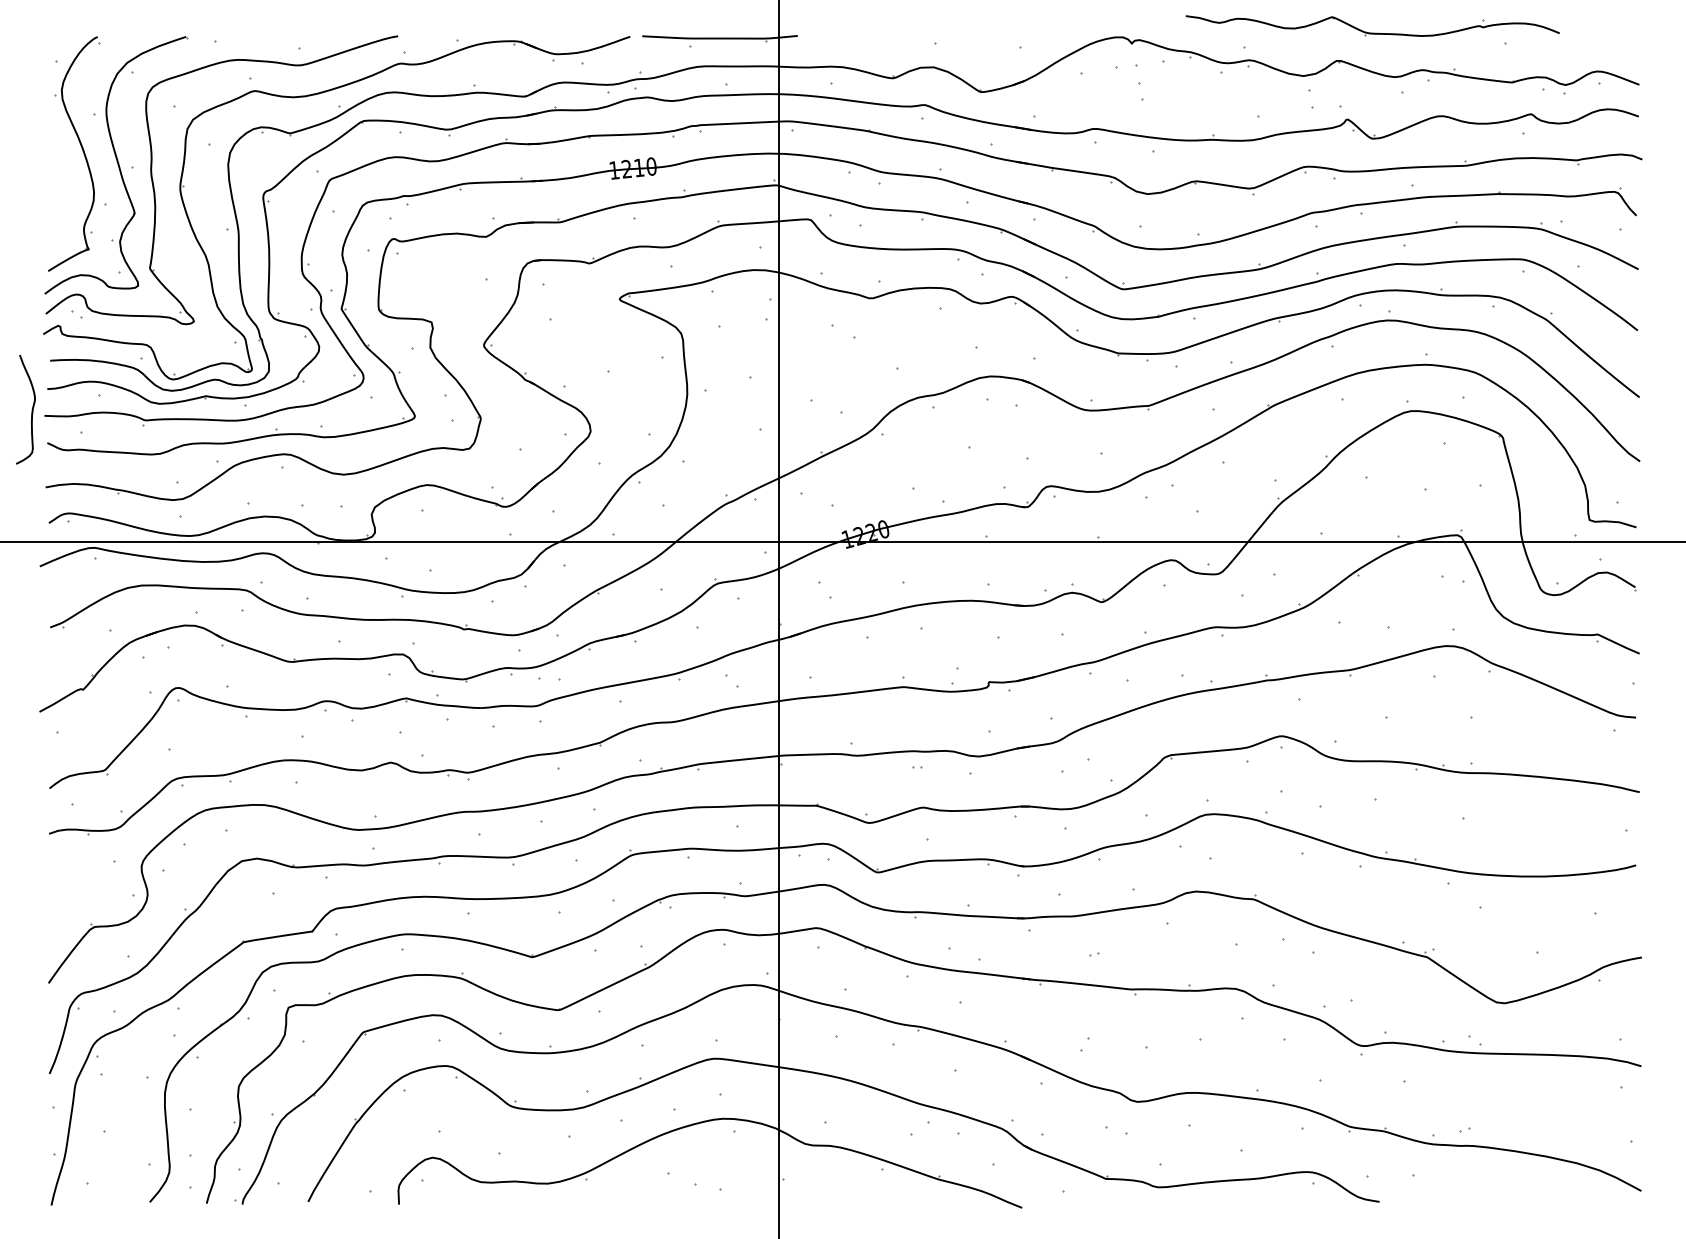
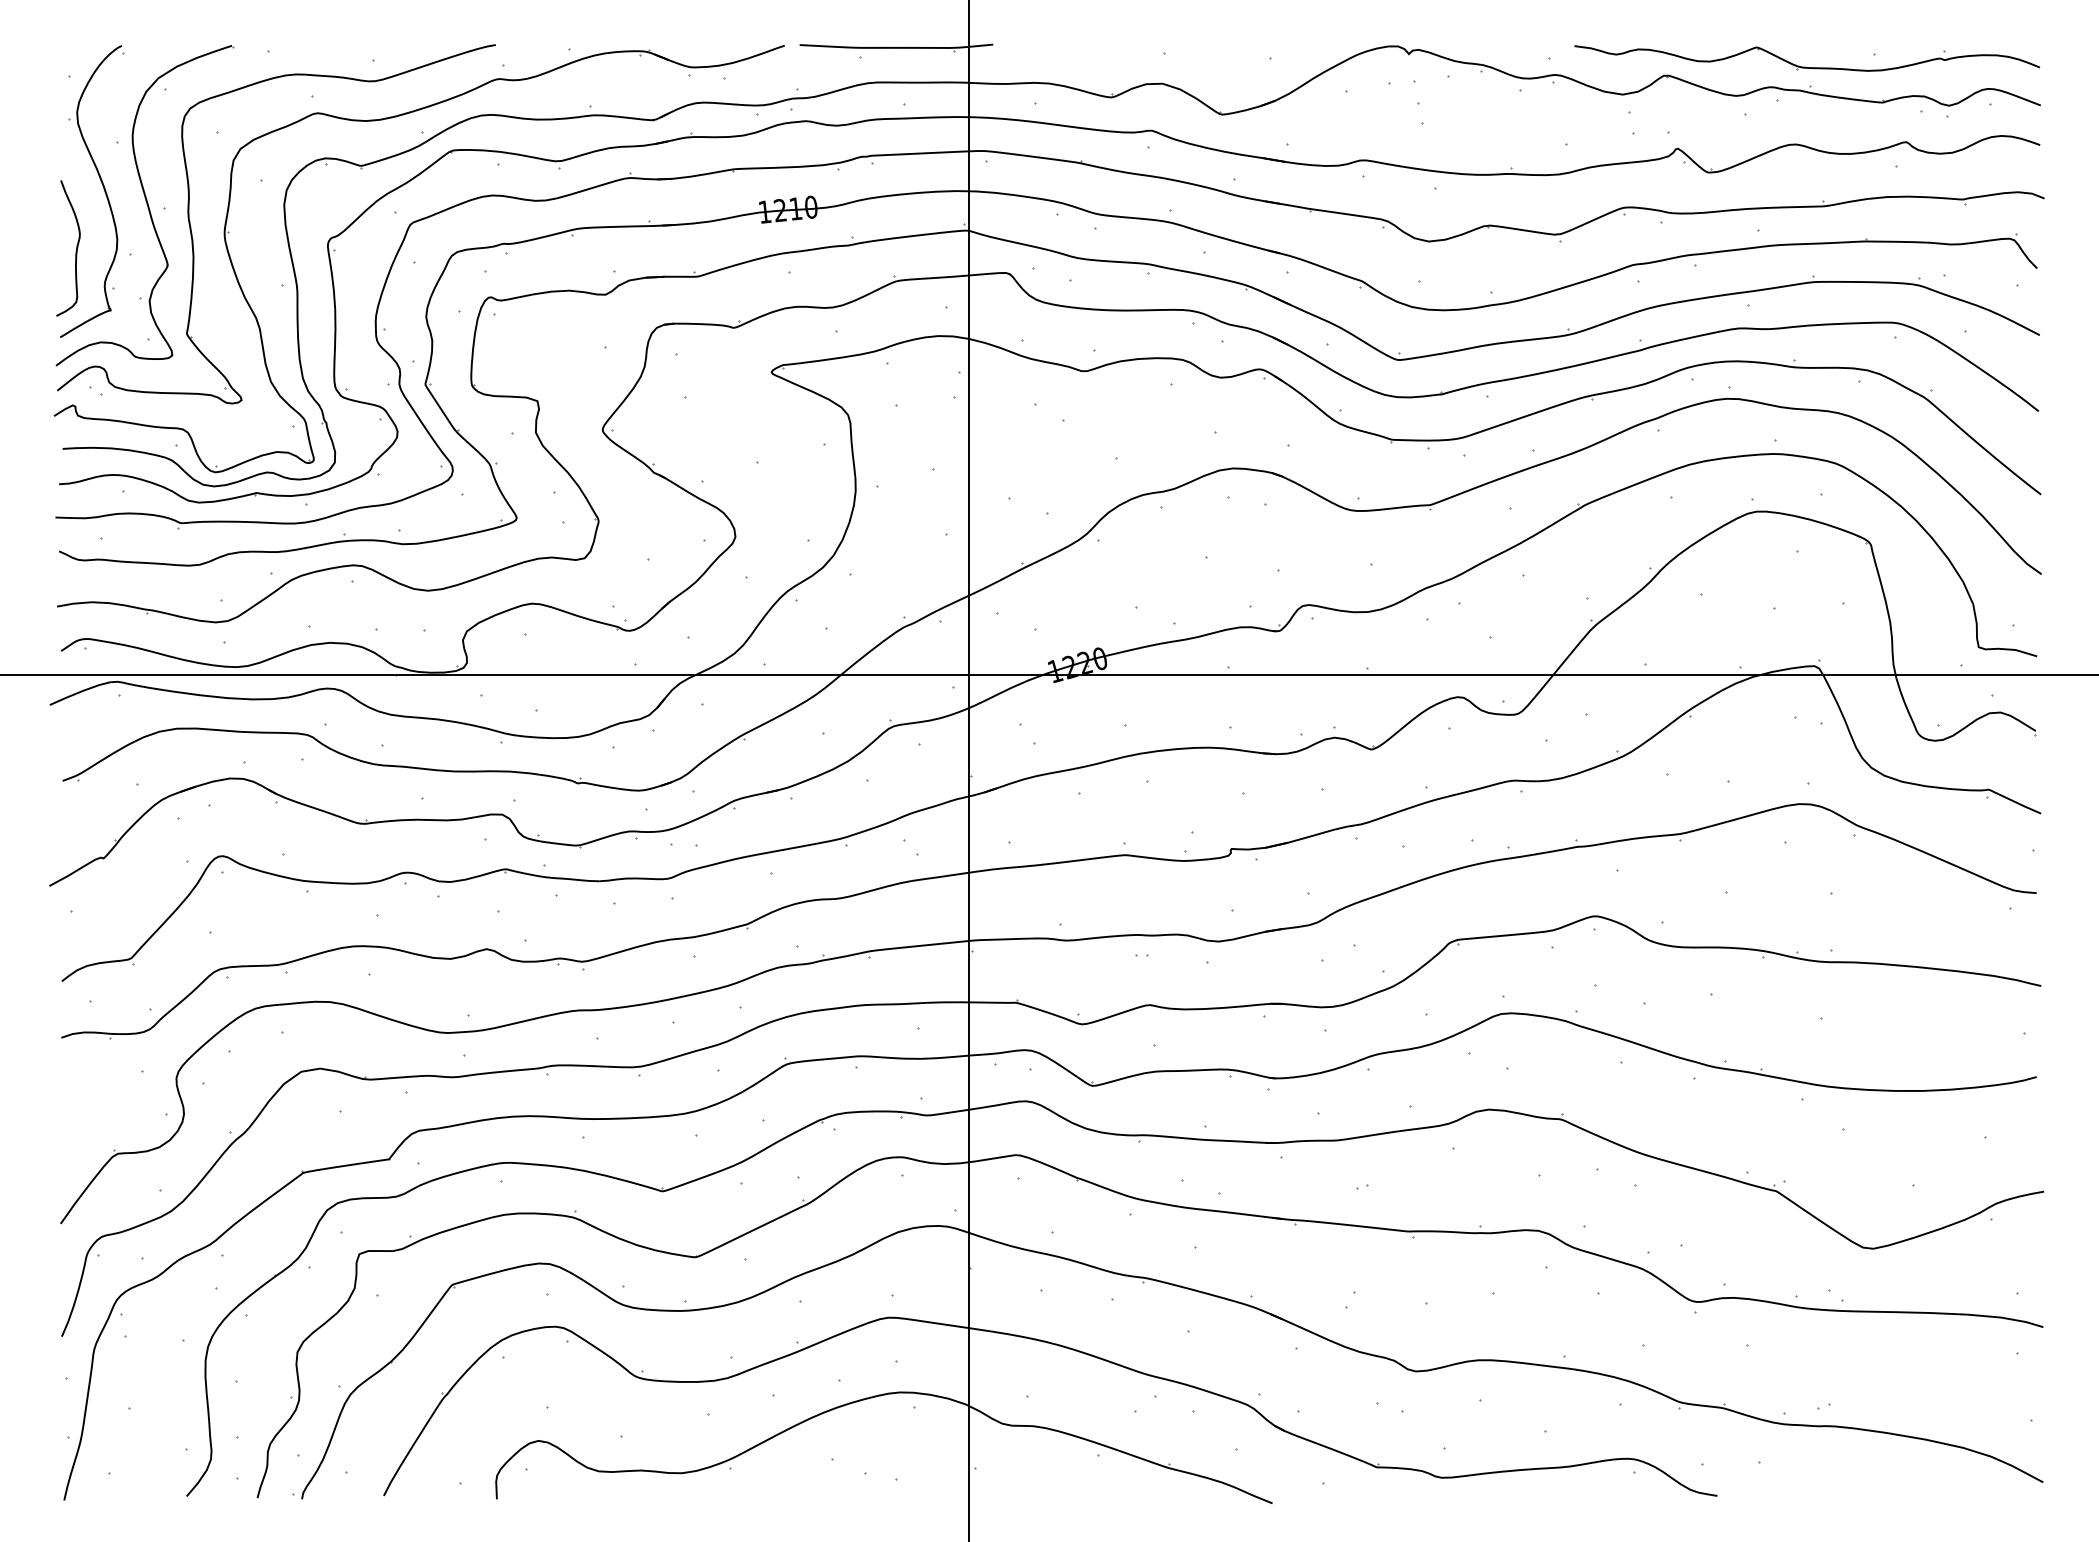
part: (1372, 32) -> (1806, 66), moved
curve: (31, 409) -> (75, 248), moved

